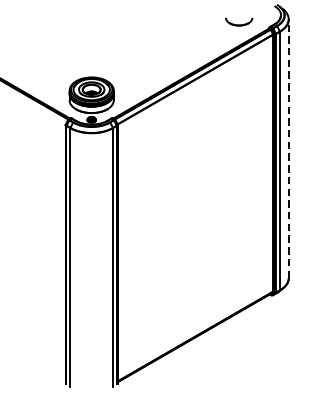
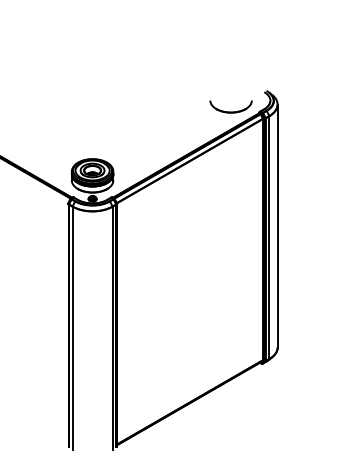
part: (238, 21) -> (230, 106), size x1.67
line: (288, 148) -> (277, 225), dashed -> solid

